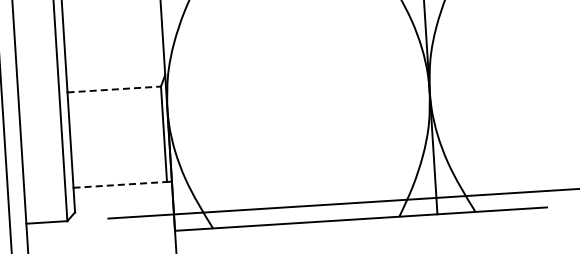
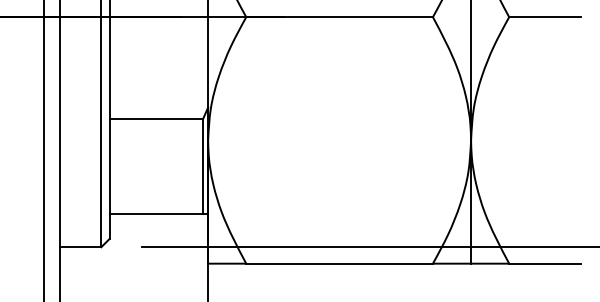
line: (114, 89) -> (156, 118), dashed -> solid
line: (120, 185) -> (156, 214), dashed -> solid

